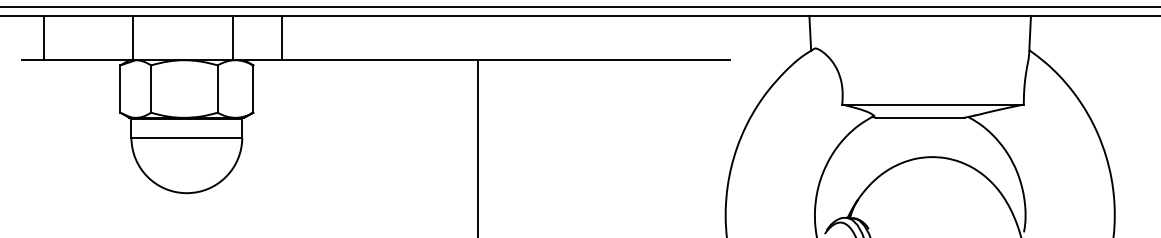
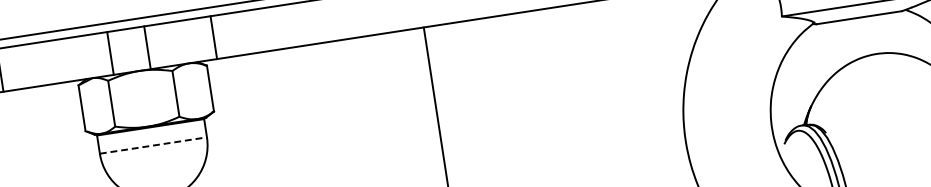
line: (132, 37) -> (110, 52), moved
line: (232, 37) -> (146, 47), moved
line: (281, 37) -> (213, 37), moved
line: (187, 137) -> (154, 145), solid -> dashed

